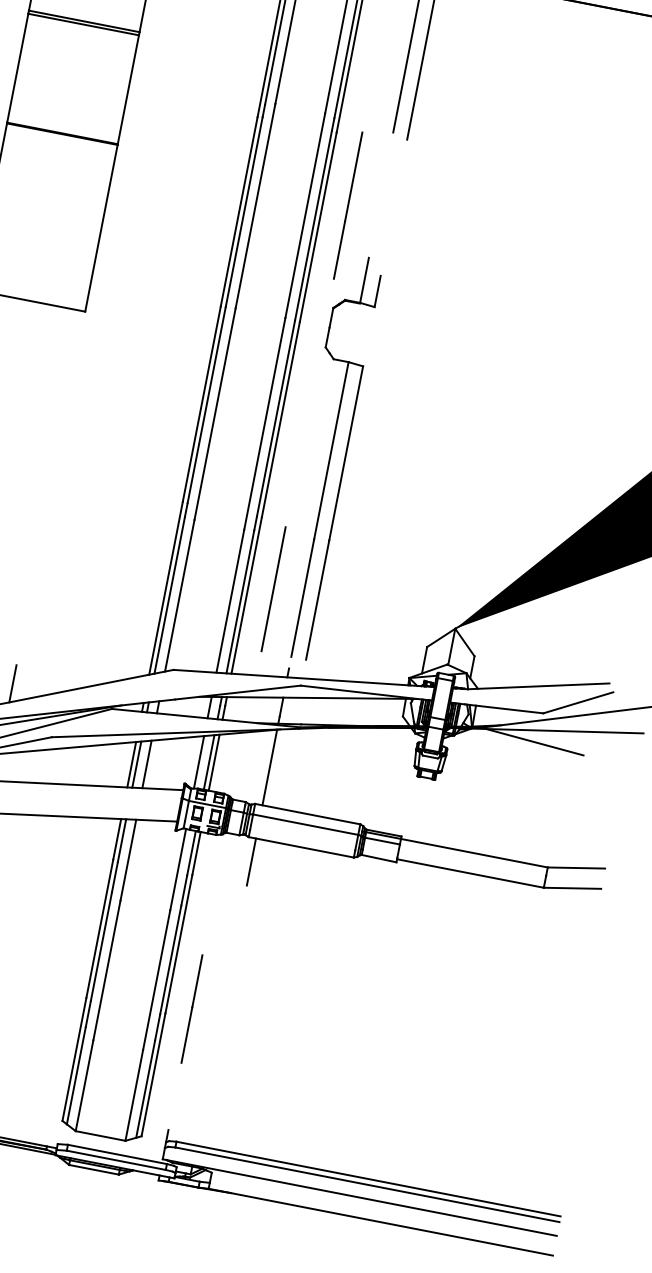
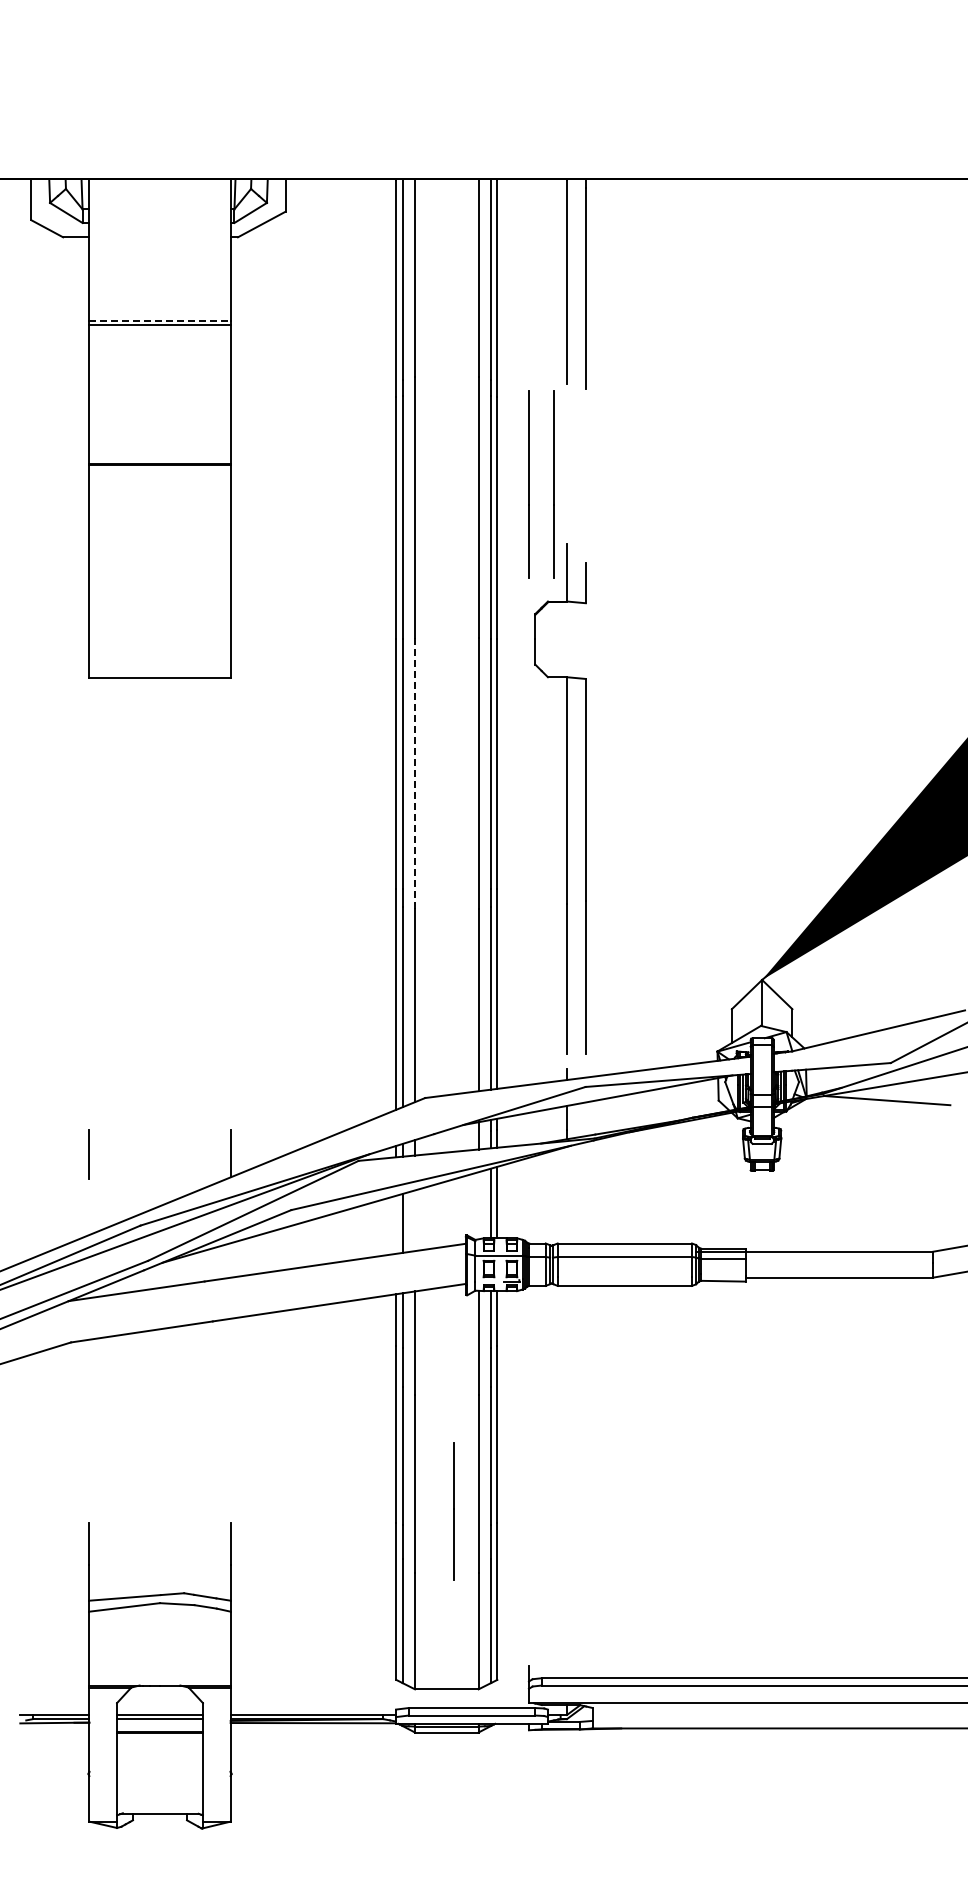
line: (84, 21) -> (160, 320), solid -> dashed
line: (367, 209) -> (553, 484), added
line: (215, 414) -> (415, 773), solid -> dashed
line: (273, 588) -> (528, 974), removed
line: (198, 762) -> (478, 1205), removed
line: (131, 764) -> (396, 1224), removed
line: (147, 764) -> (415, 1220), removed
line: (269, 766) -> (566, 1194), removed
line: (251, 861) -> (566, 1315), removed
line: (191, 1009) -> (453, 1511), moved

